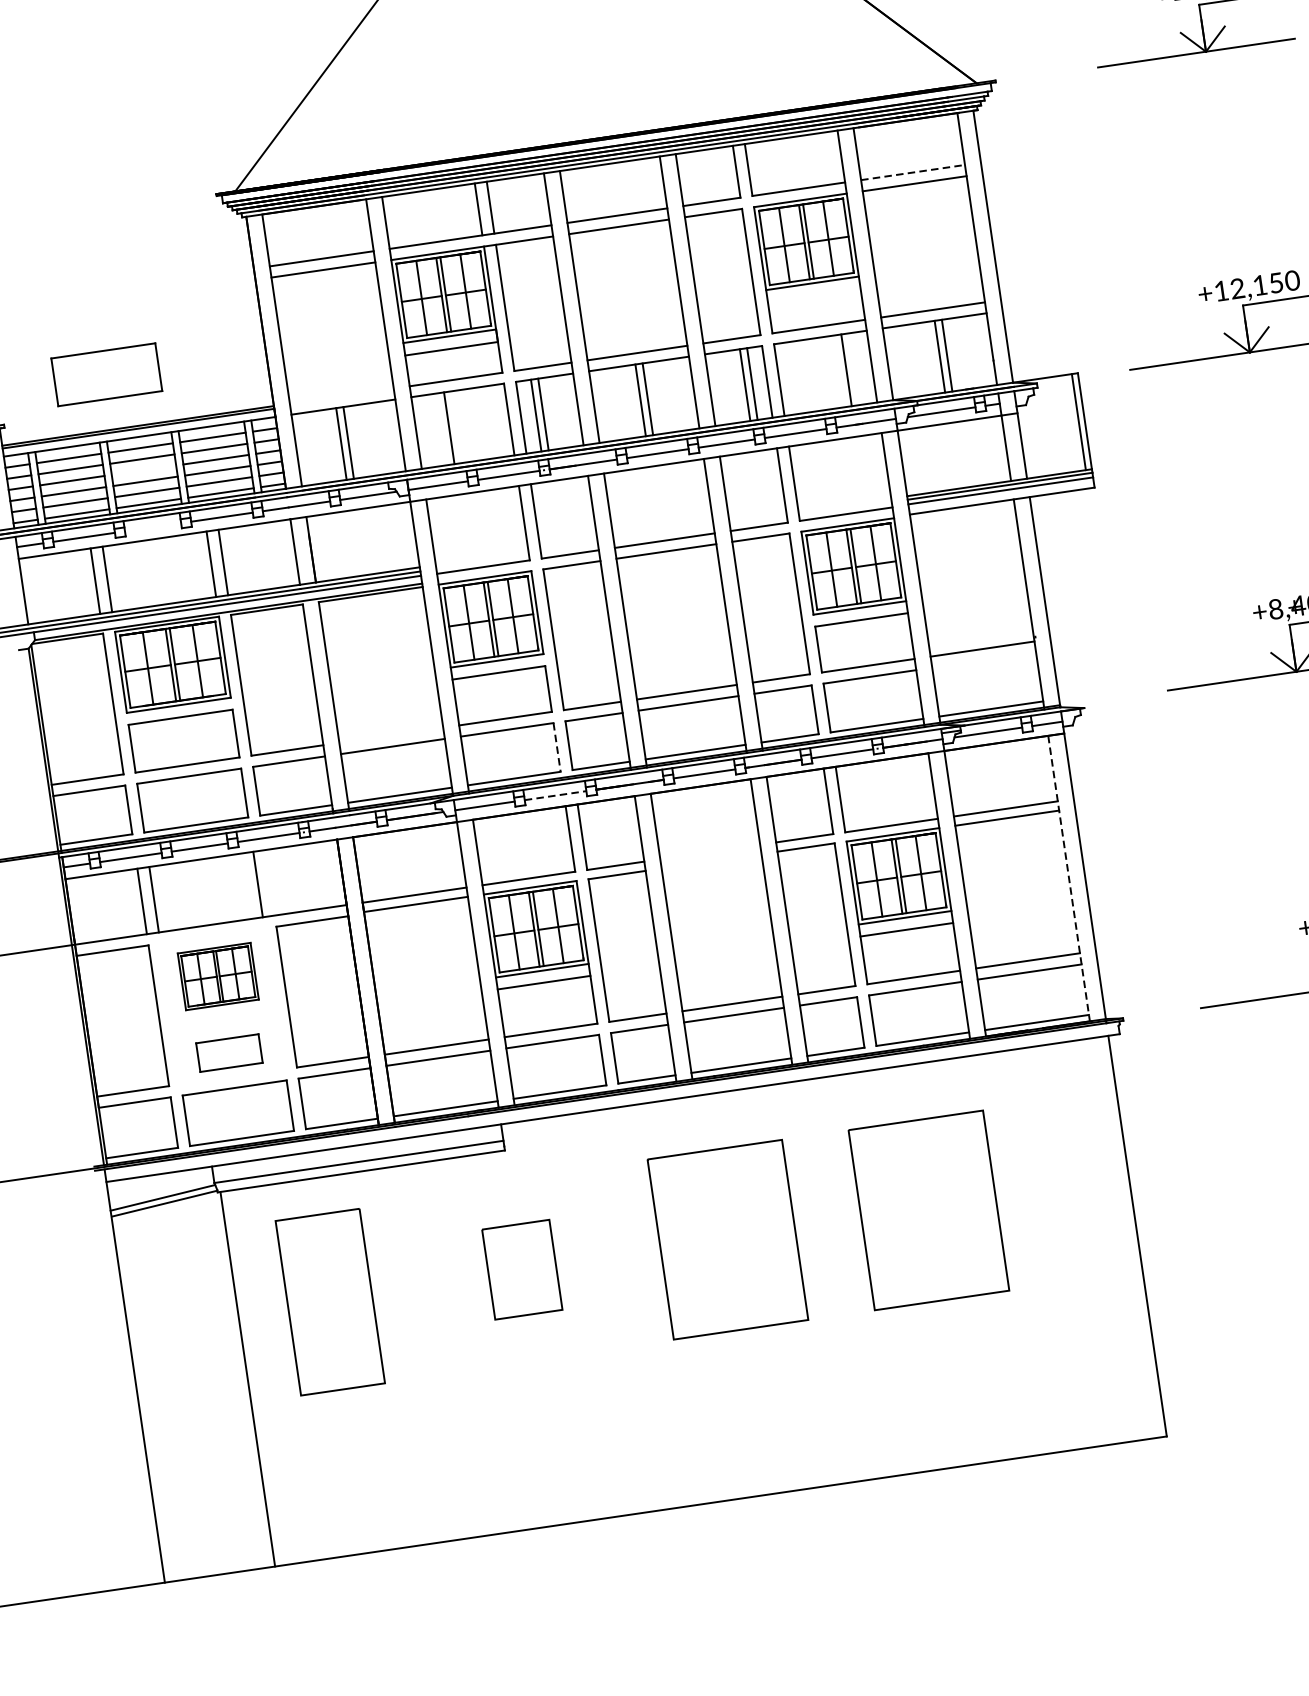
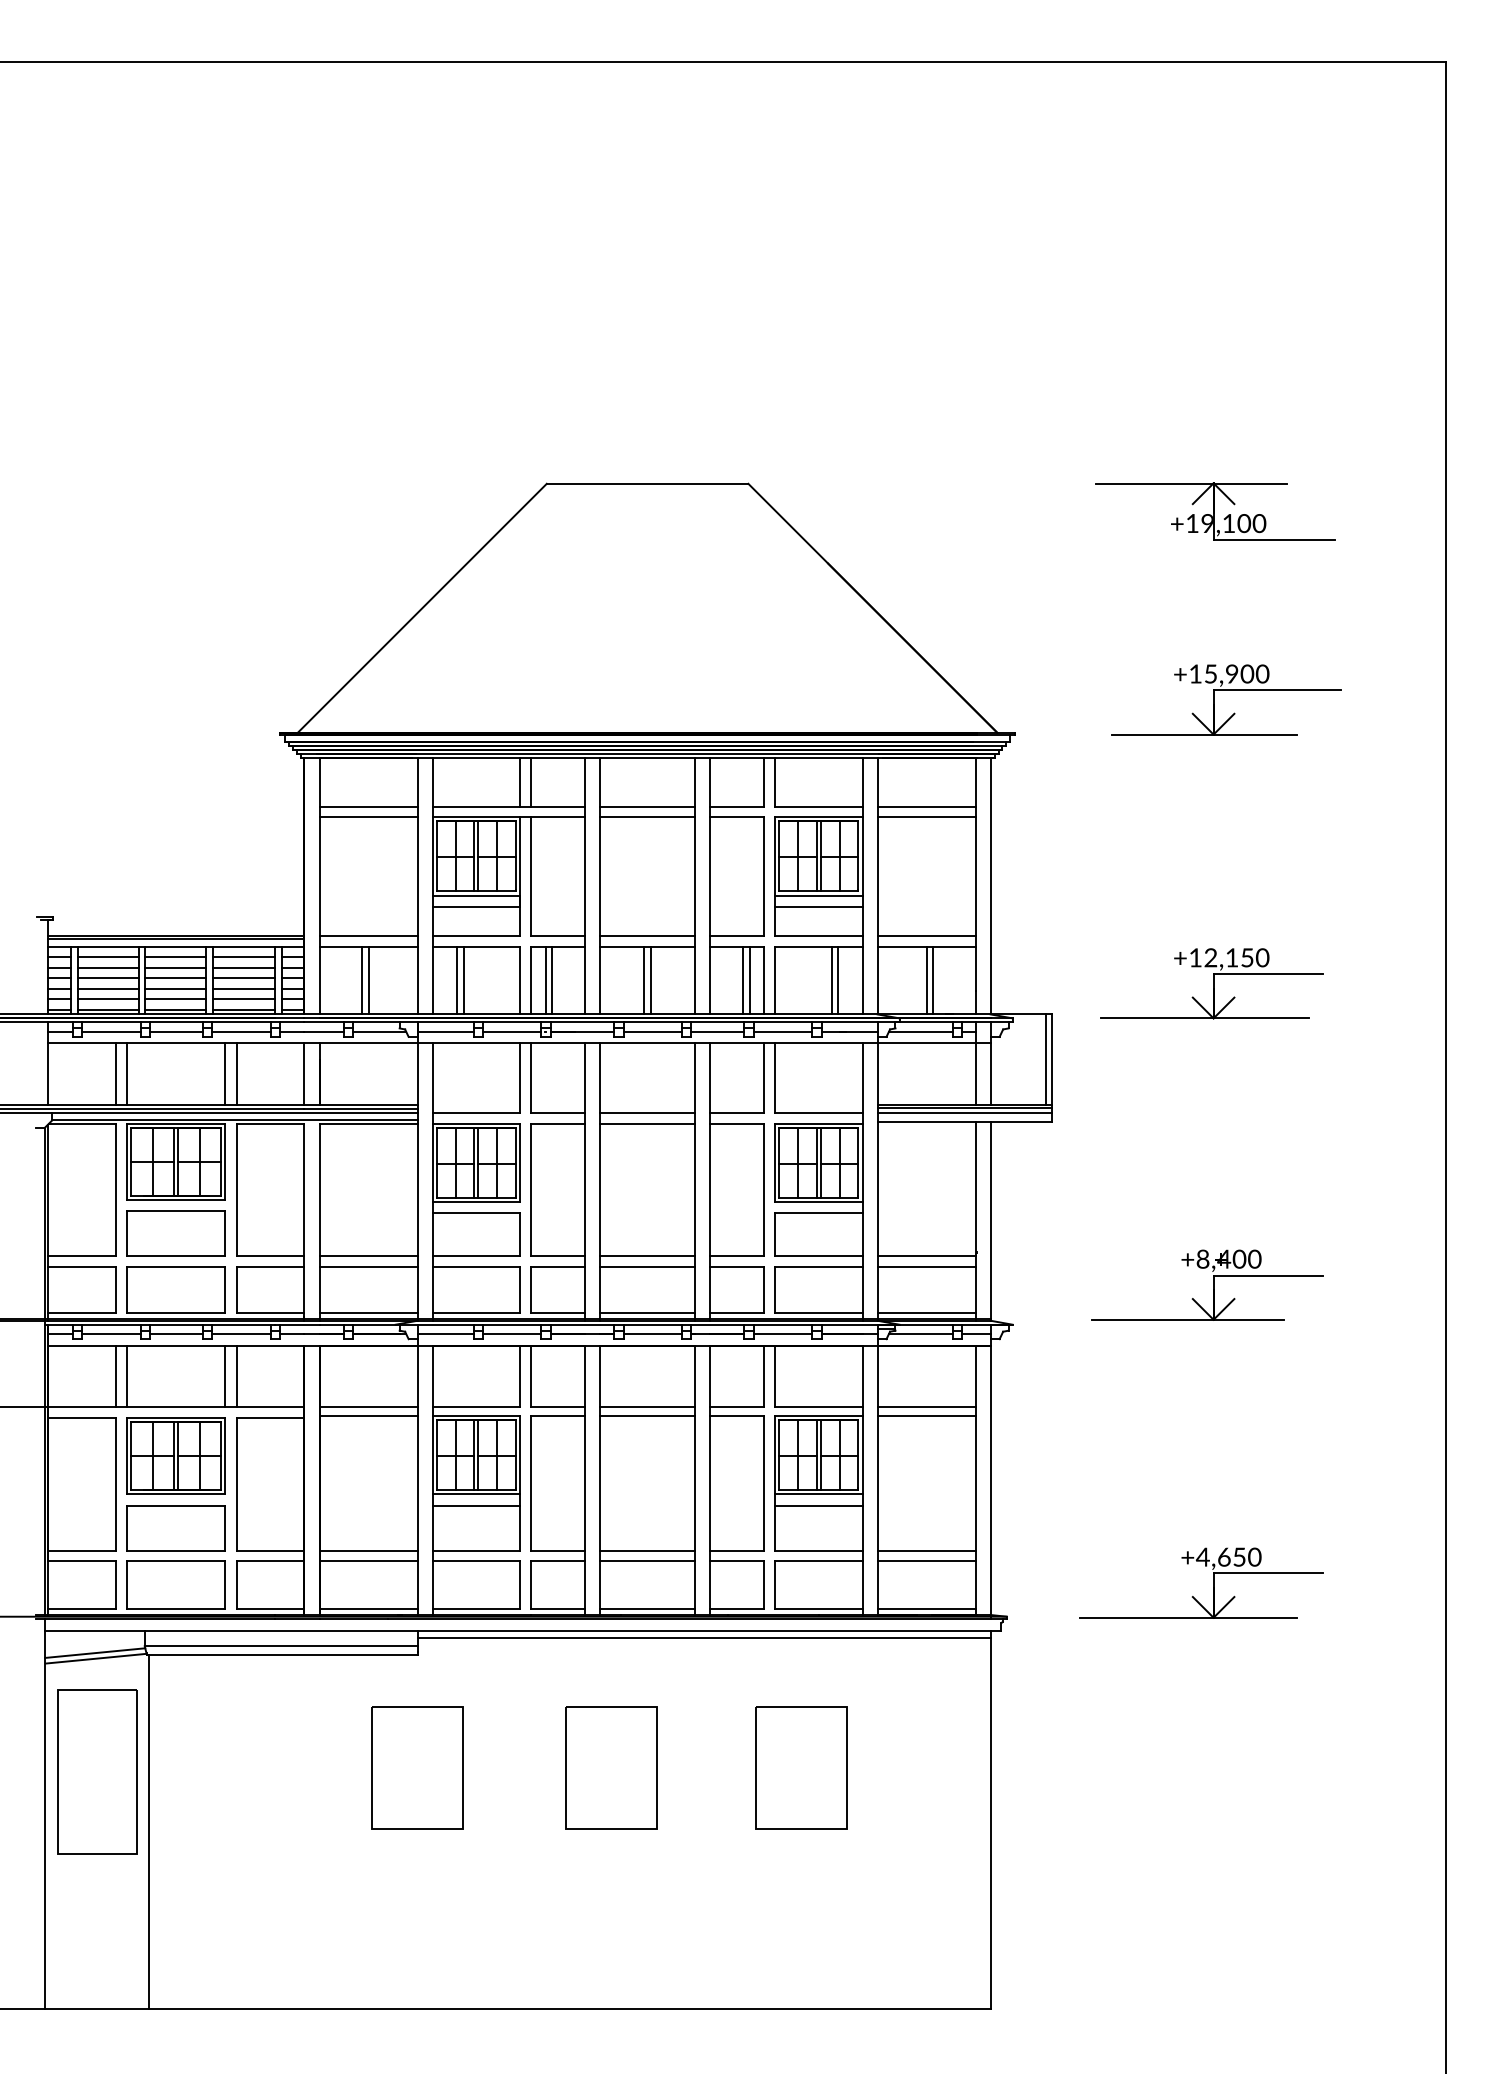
line: (913, 172) -> (927, 806), dashed -> solid
line: (814, 296) -> (818, 907), added
line: (839, 371) -> (831, 980), added
part: (105, 374) -> (153, 884), removed
line: (341, 396) -> (368, 936), added
line: (441, 429) -> (456, 980), added
line: (143, 470) -> (175, 978), added
line: (152, 527) -> (175, 1032), added
line: (984, 660) -> (926, 1267), added
line: (391, 735) -> (368, 1256), added
line: (557, 747) -> (520, 1290), dashed -> solid
line: (555, 795) -> (512, 1334), dashed -> solid
line: (710, 852) -> (647, 1407), added
line: (711, 861) -> (647, 1416), added
line: (1069, 878) -> (975, 1480), dashed -> solid
line: (269, 882) -> (236, 1376), added
part: (217, 976) -> (175, 1455), size x1.43
part: (228, 1053) -> (175, 1528), size x1.67
line: (805, 1088) -> (703, 1638), added
part: (929, 1209) -> (801, 1767), size x0.71
part: (727, 1239) -> (611, 1767), size x0.71
part: (522, 1269) -> (417, 1767), size x1.43
part: (329, 1301) -> (97, 1771), moved

